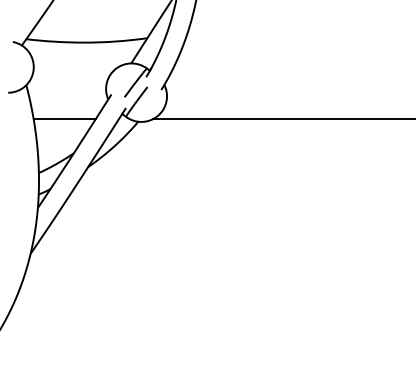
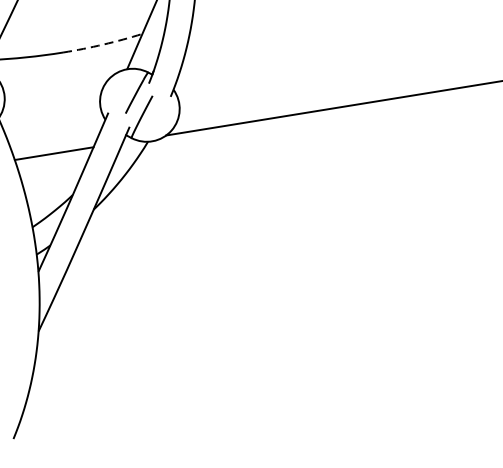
arc: (115, 41) -> (102, 44), solid -> dashed

